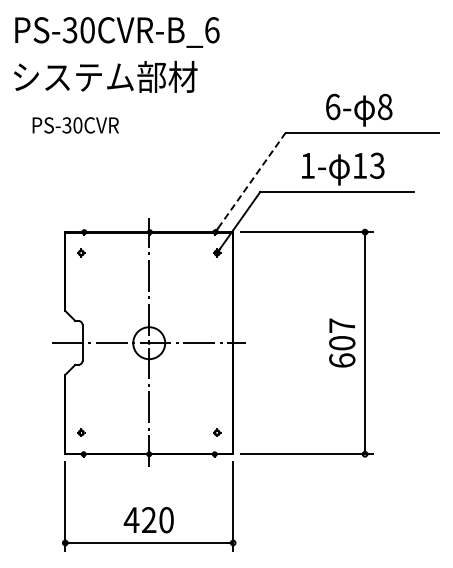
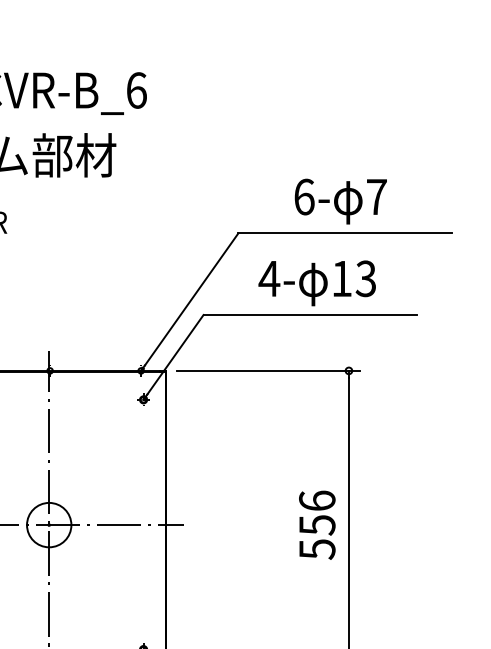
text: (385, 106) -> (377, 196), 8 -> 7
text: (307, 165) -> (269, 278), 1- -> 4-
line: (252, 180) -> (192, 299), dashed -> solid
text: (342, 343) -> (317, 525), 607 -> 556

